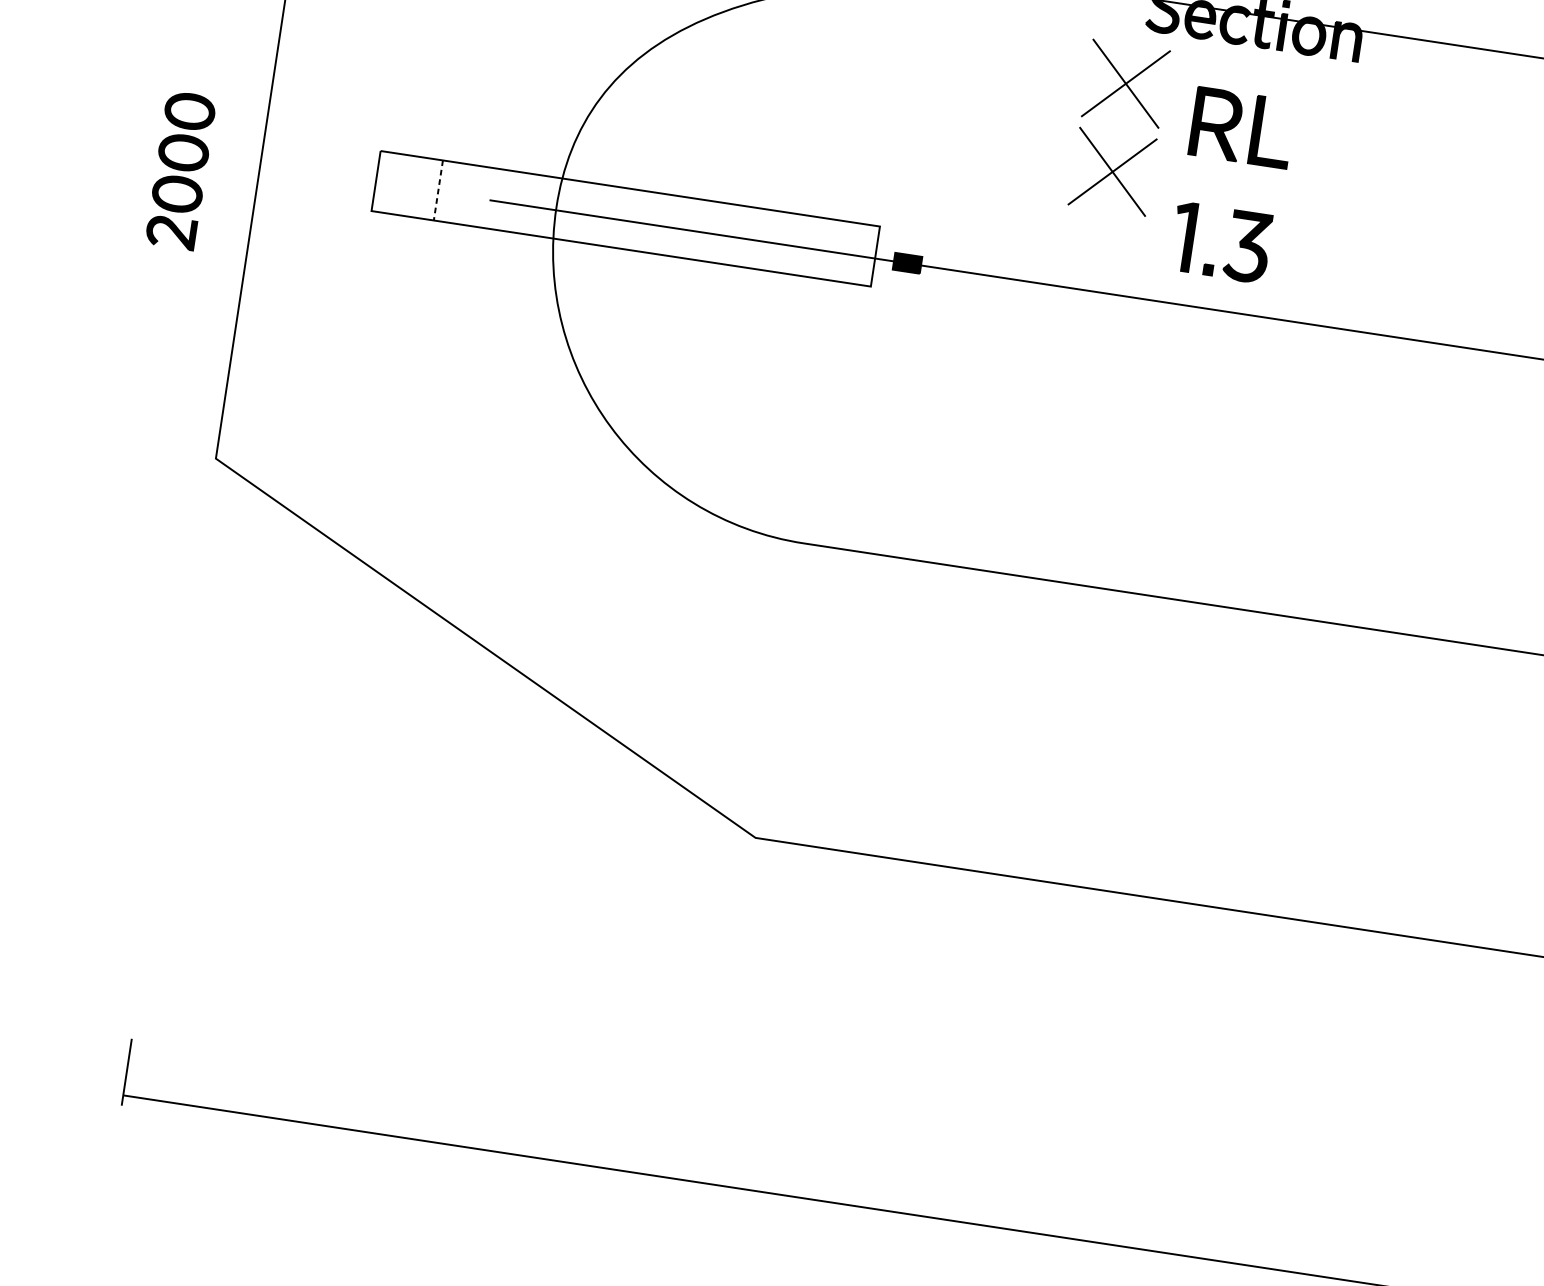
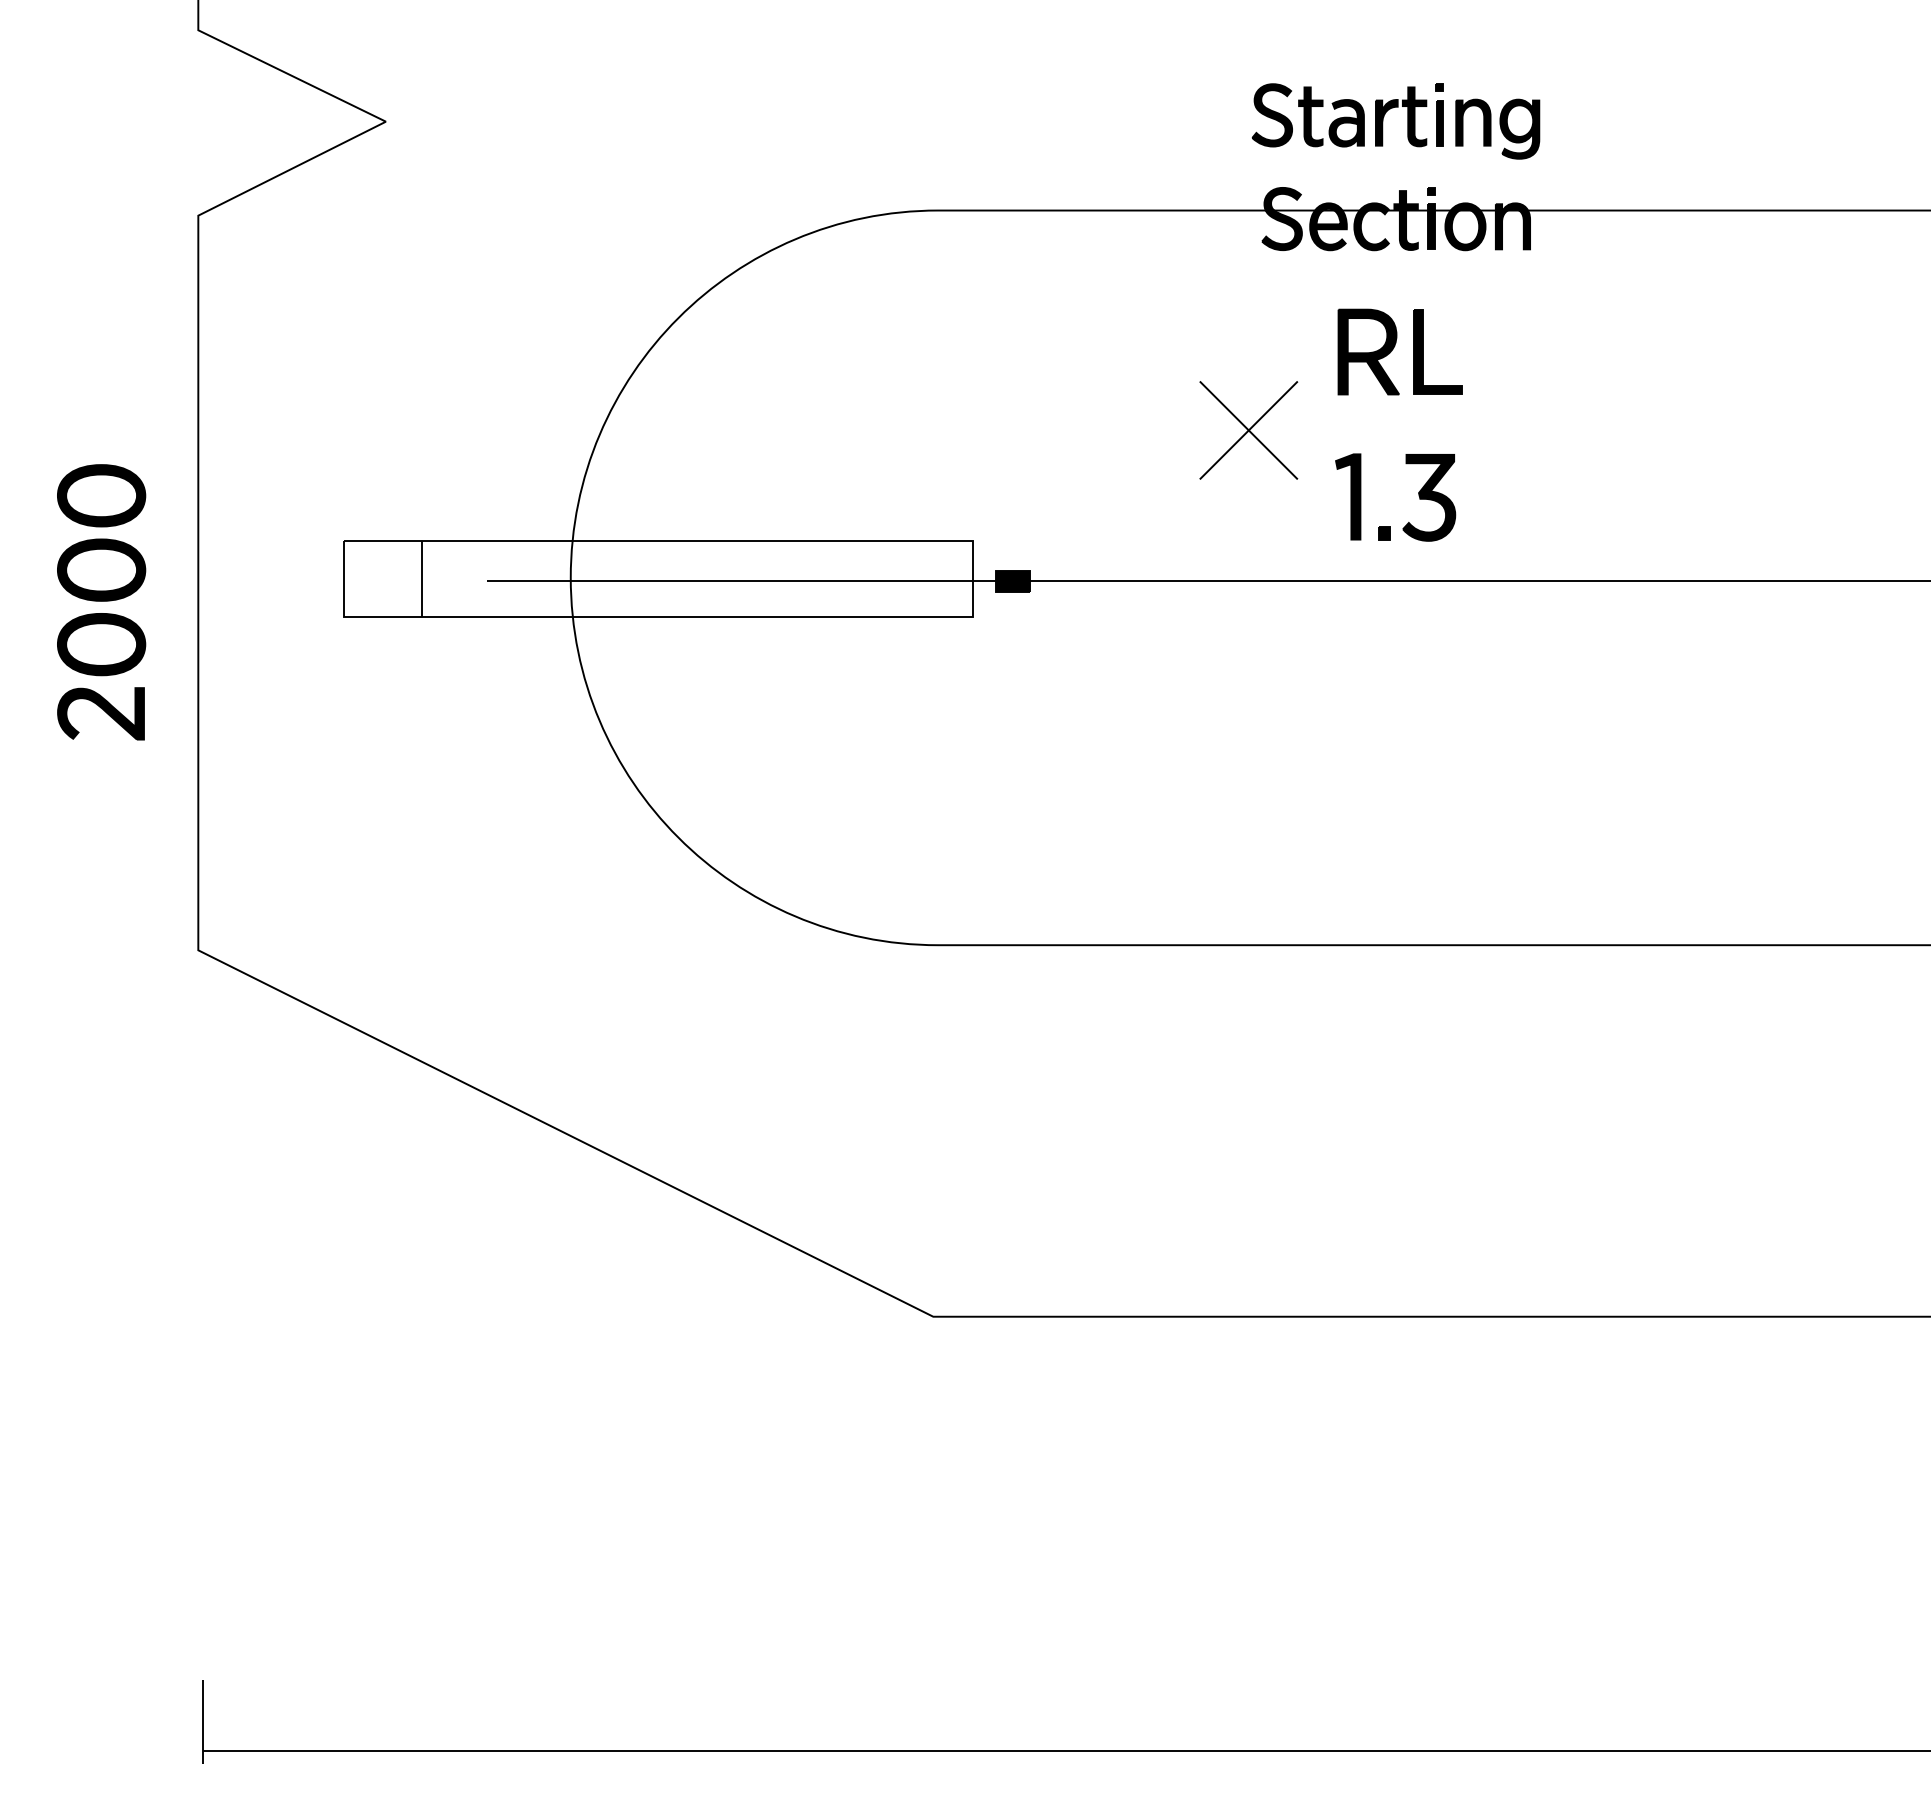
part: (1125, 83) -> (1248, 319), removed
part: (180, 170) -> (101, 602), size x1.43
line: (438, 191) -> (422, 579), dashed -> solid

